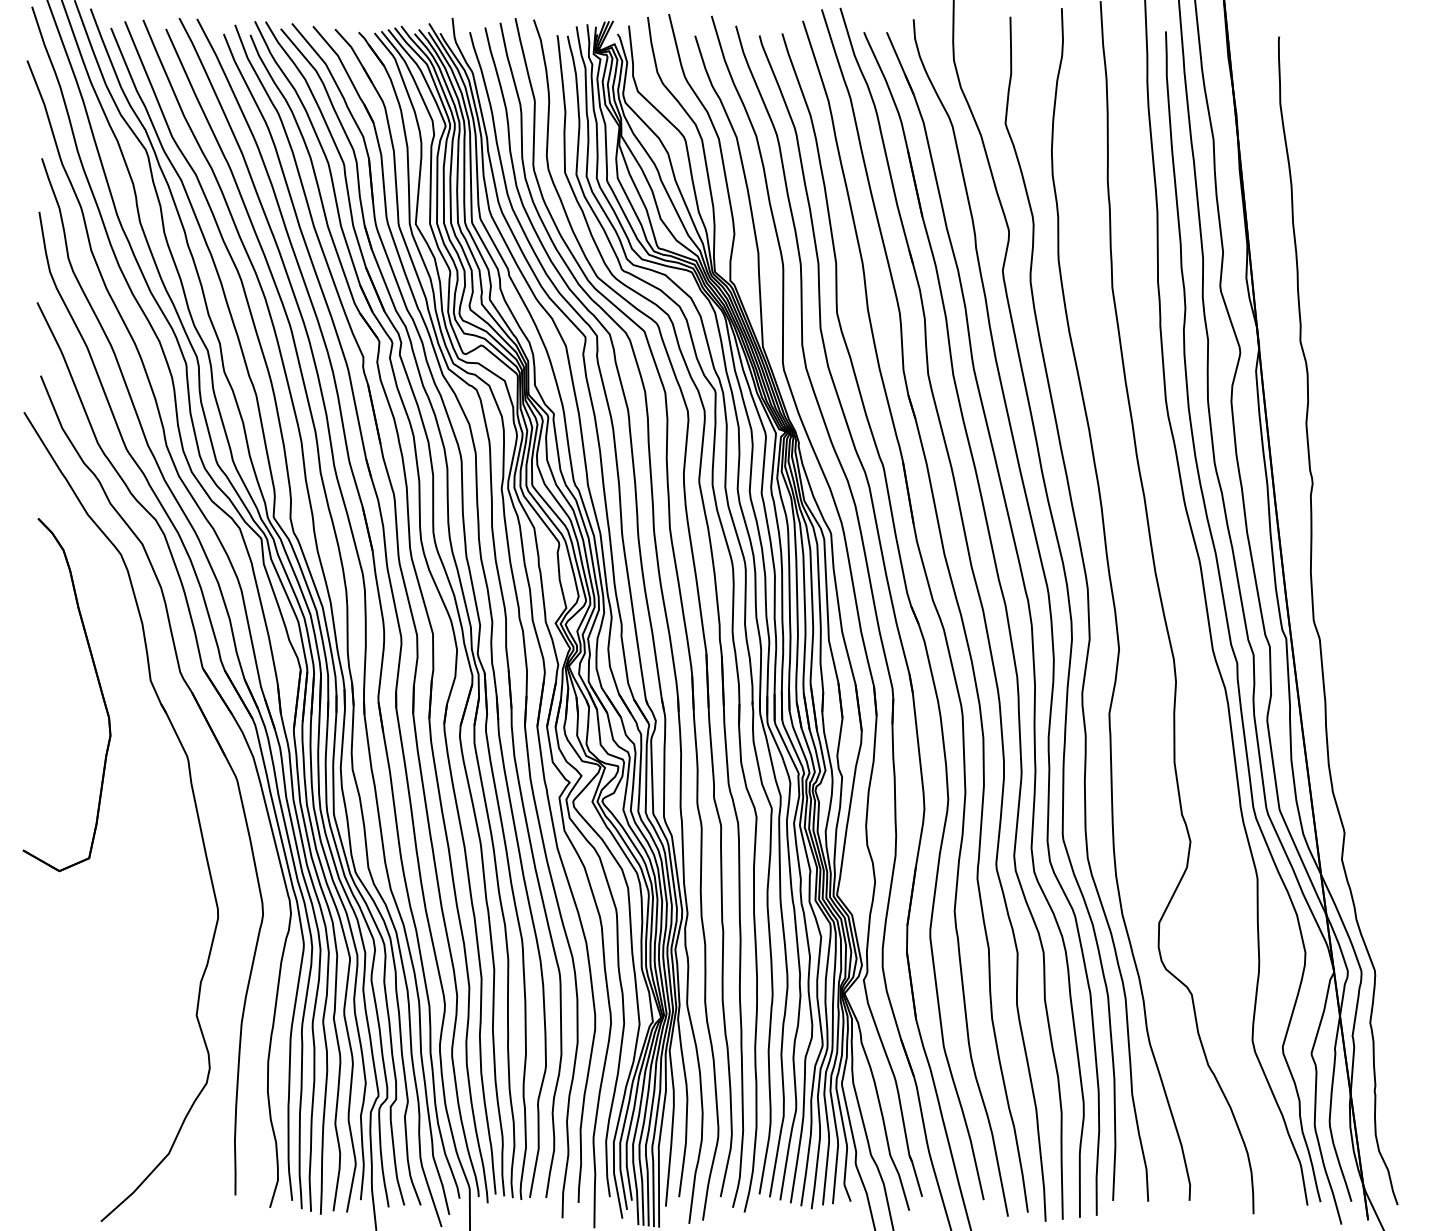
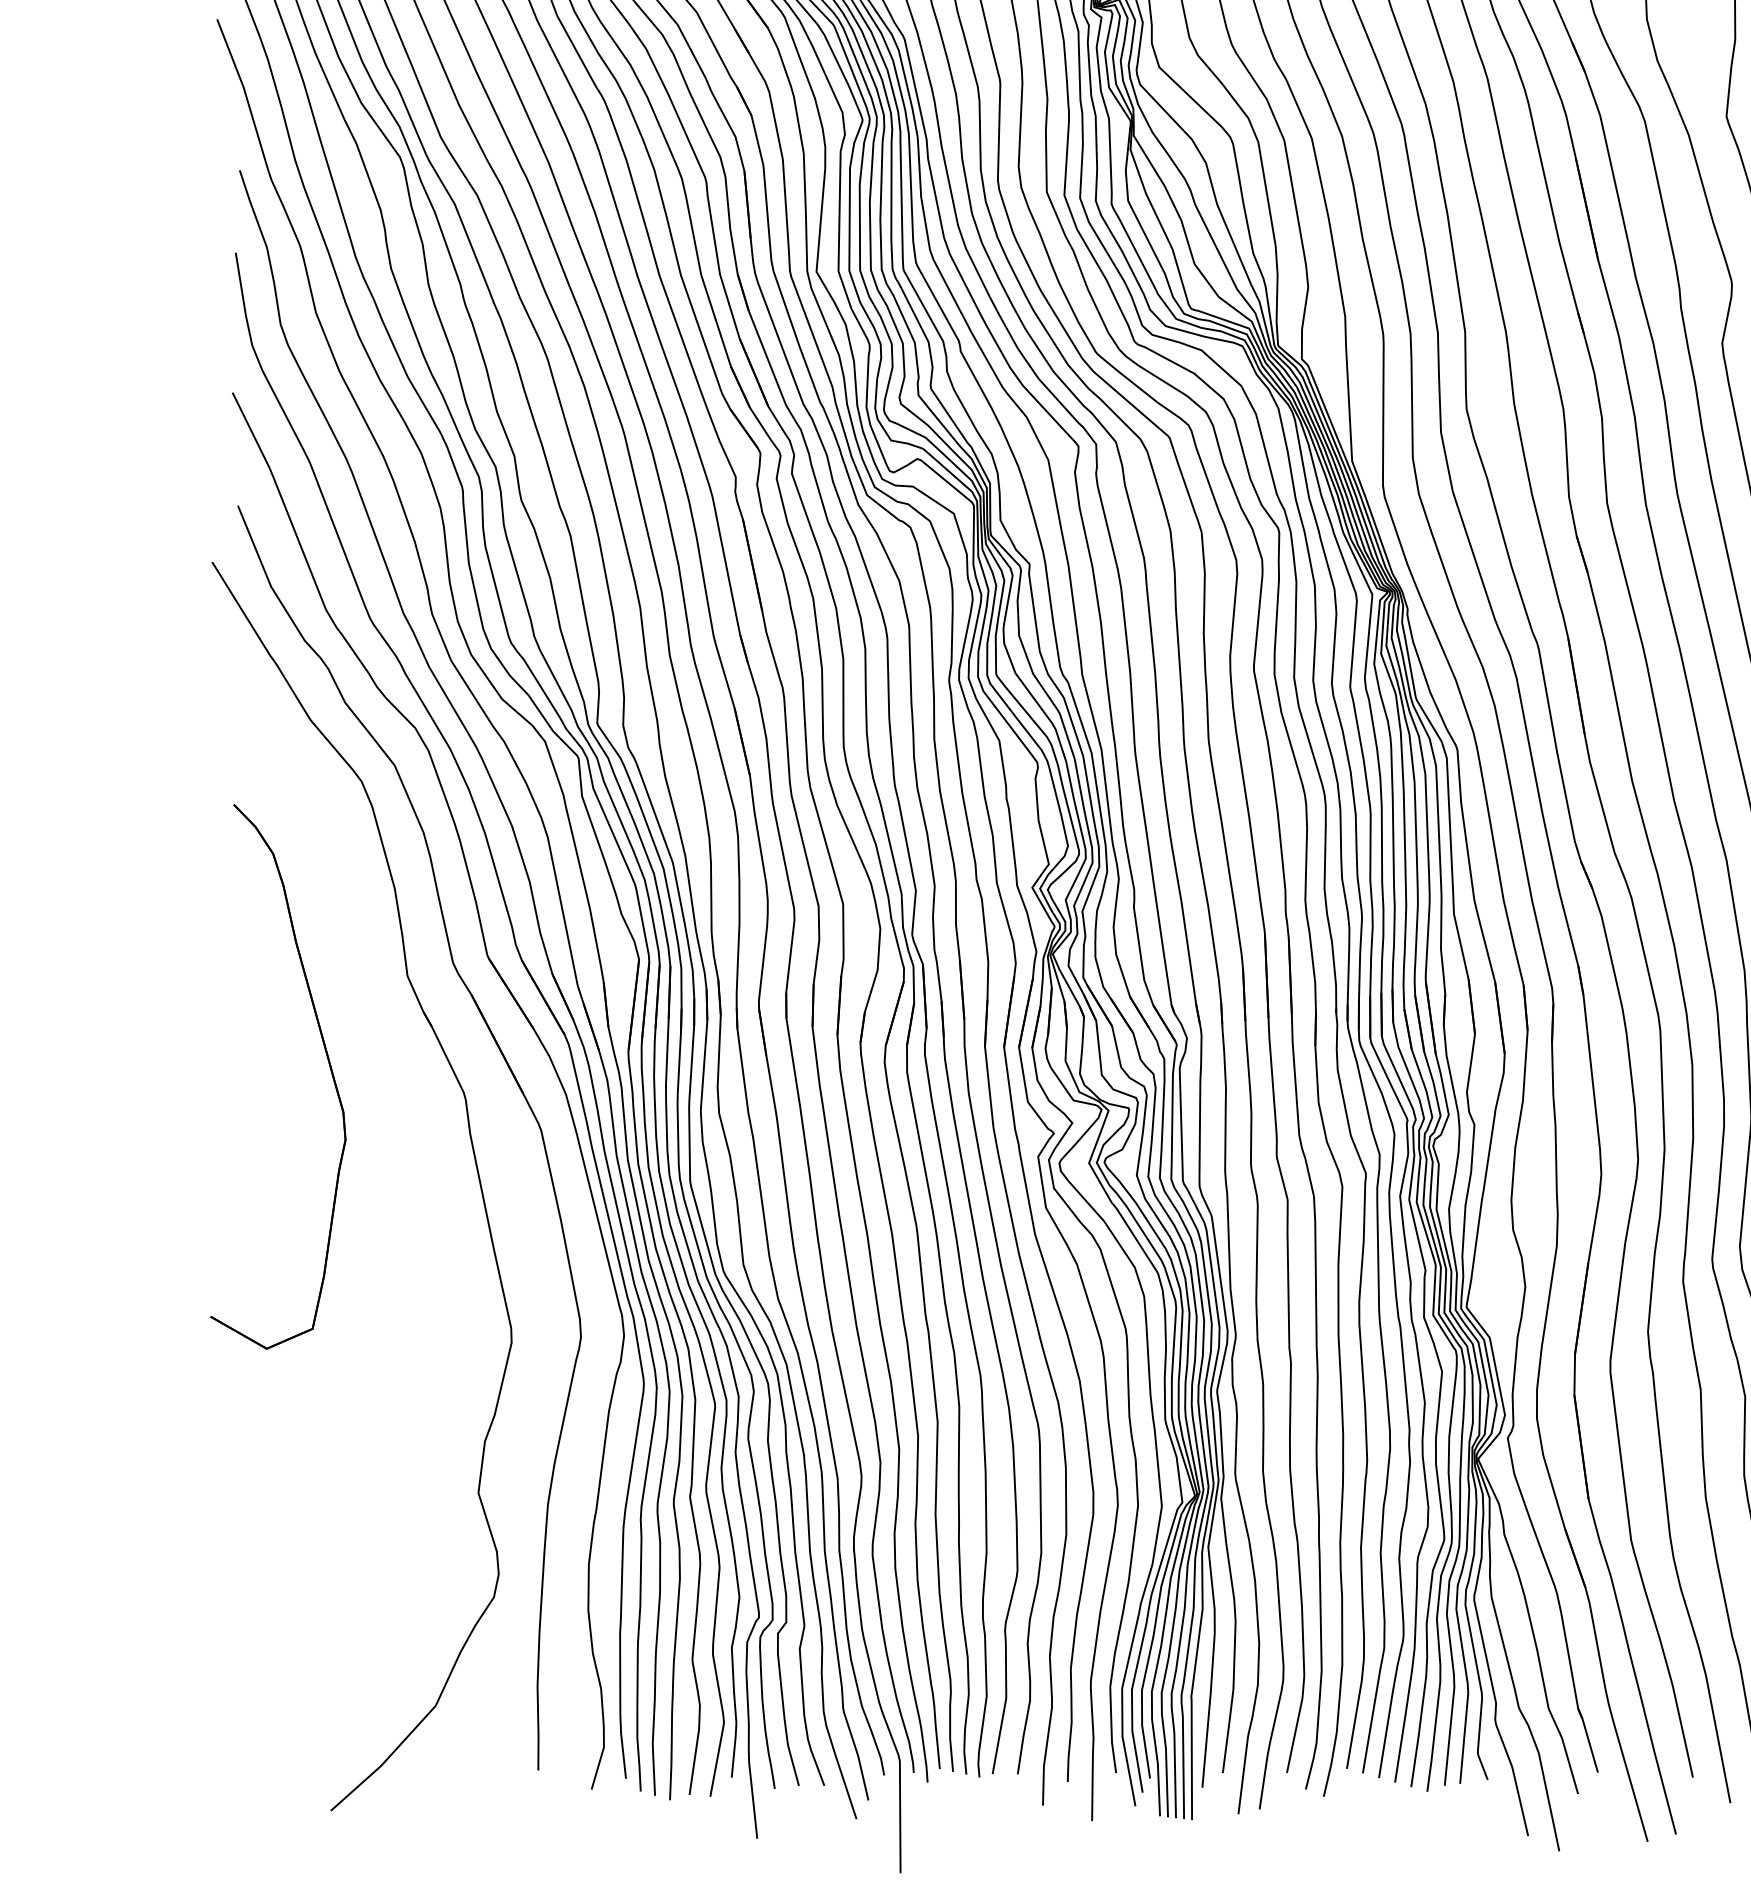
part: (99, 688) -> (328, 1066), moved

